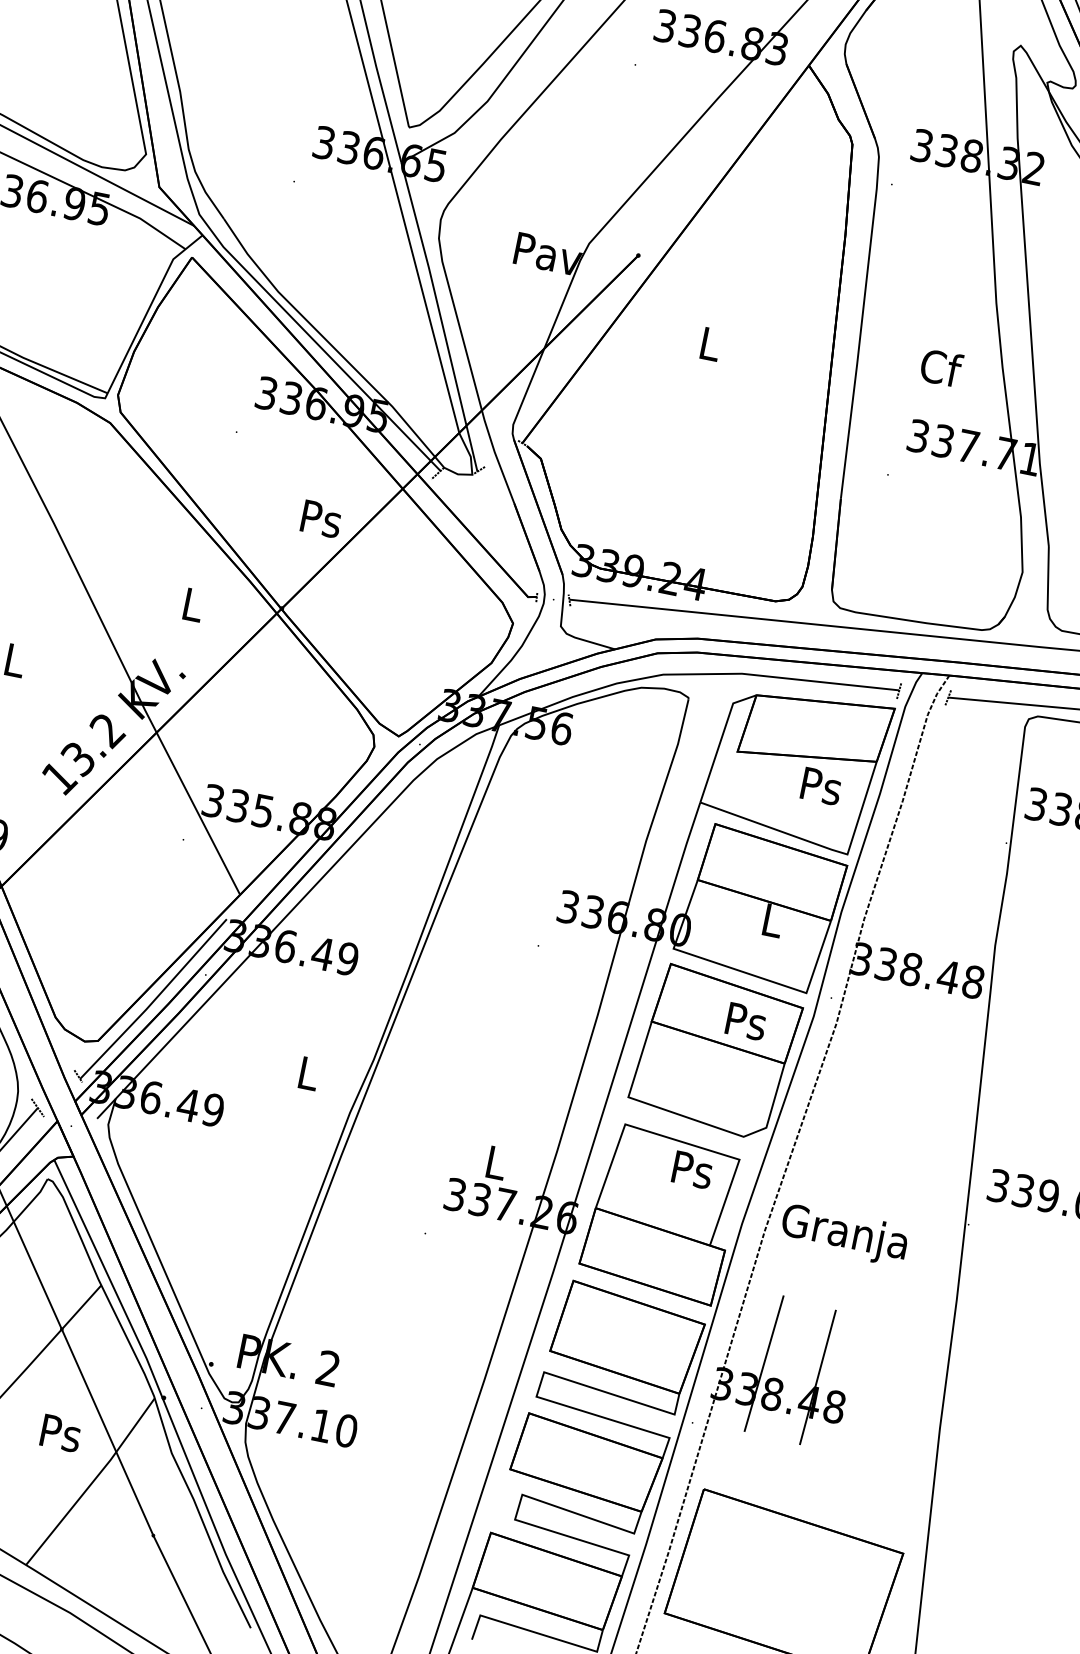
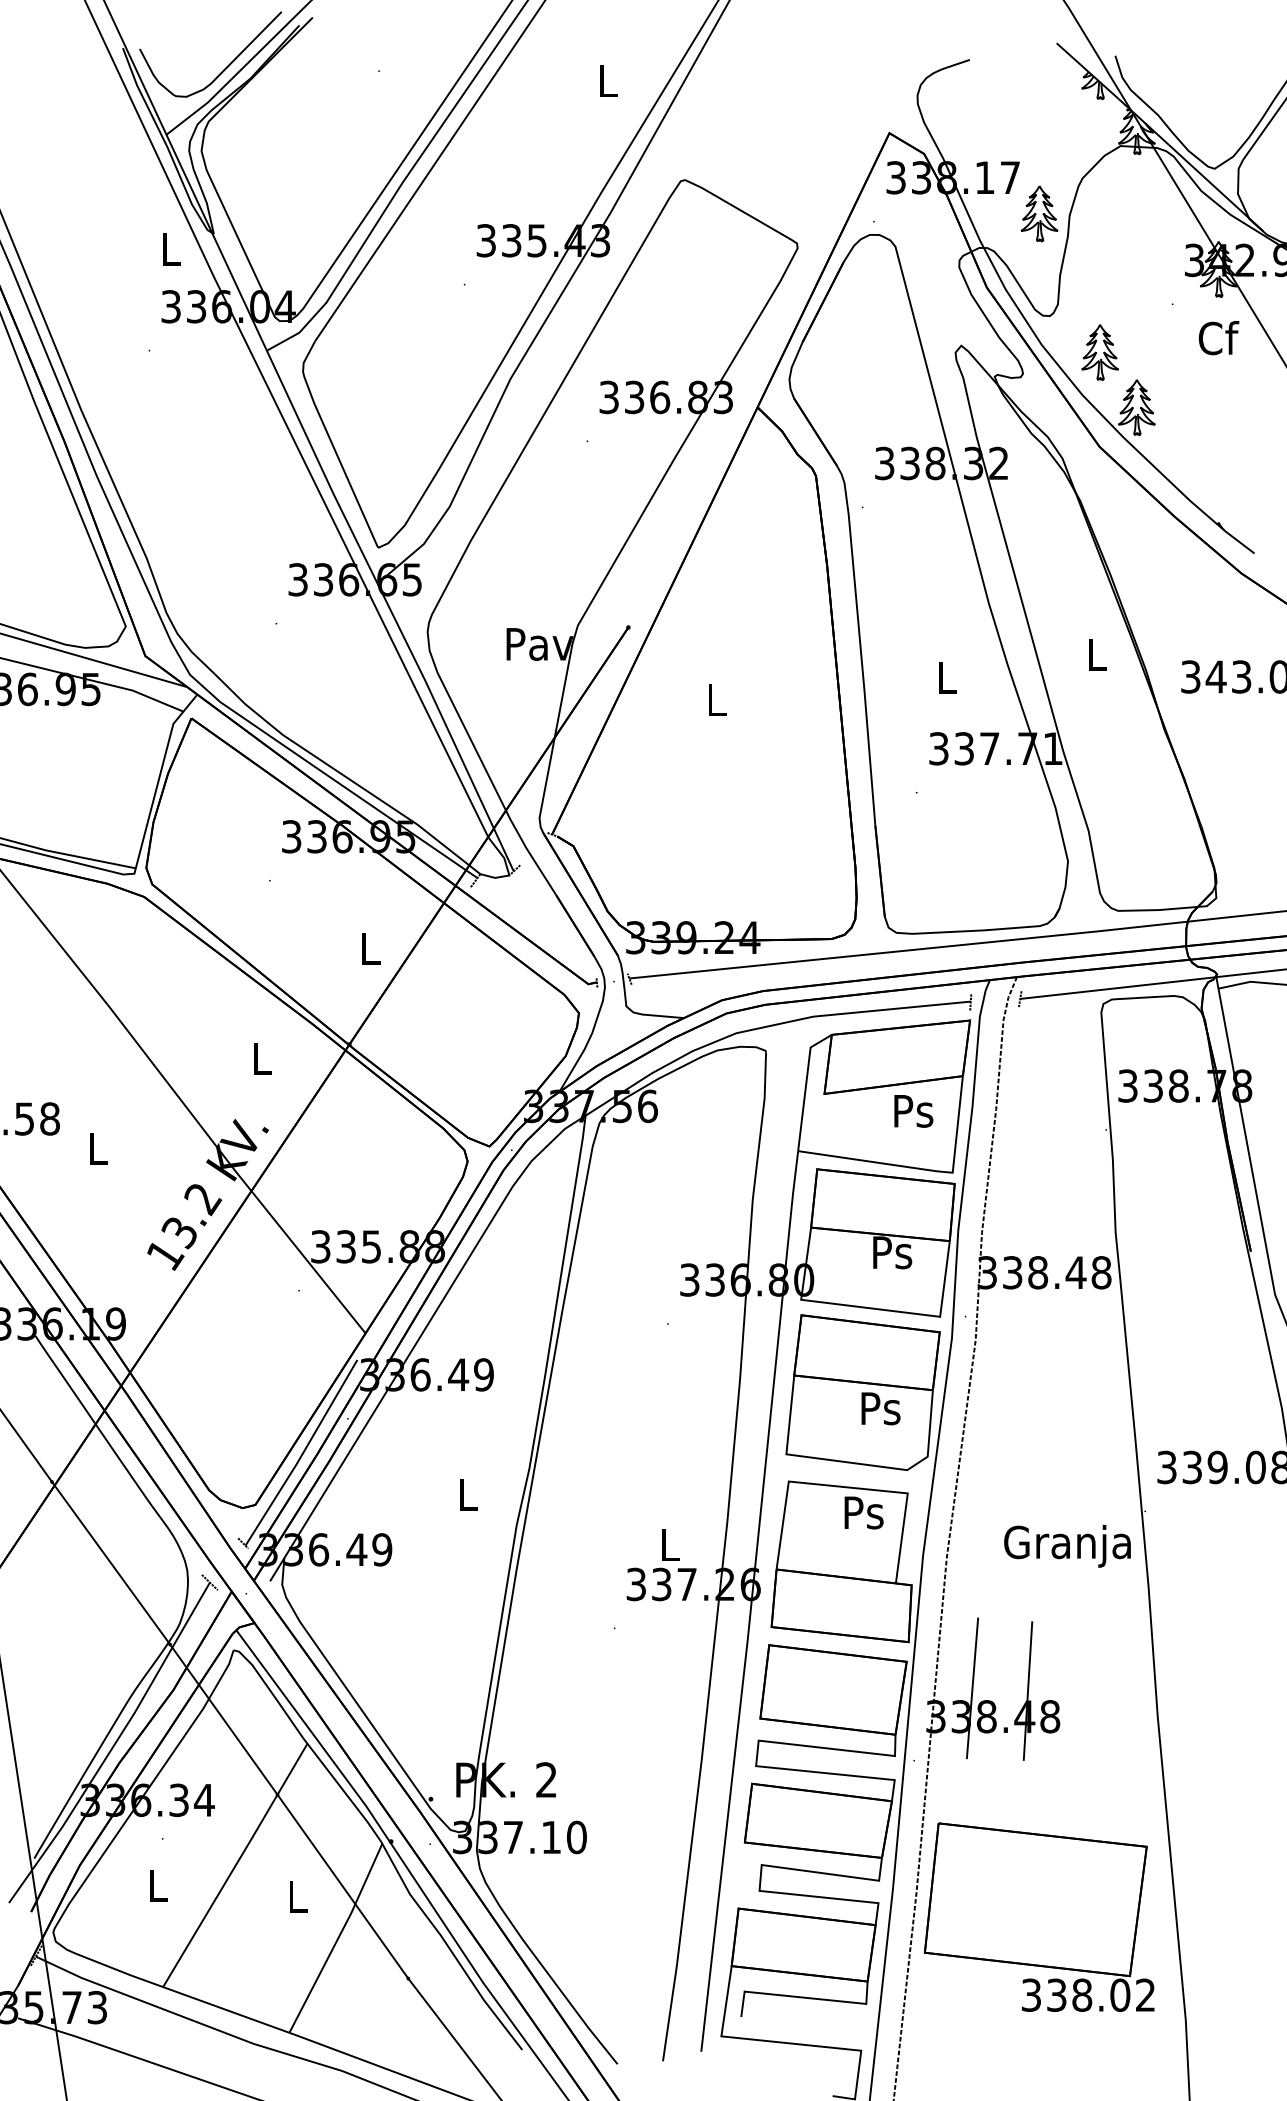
text: (941, 368) -> (947, 677), Cf -> L
text: (321, 518) -> (370, 948), Ps -> L
text: (772, 920) -> (892, 1252), L -> Ps
text: (745, 1021) -> (880, 1408), moved
text: (844, 1235) -> (1067, 1546), moved
text: (61, 1433) -> (297, 1896), Ps -> L

